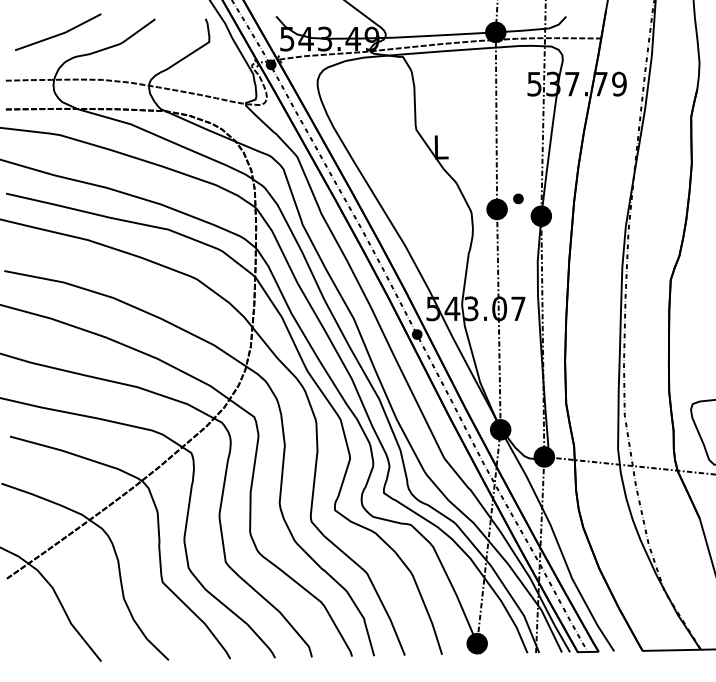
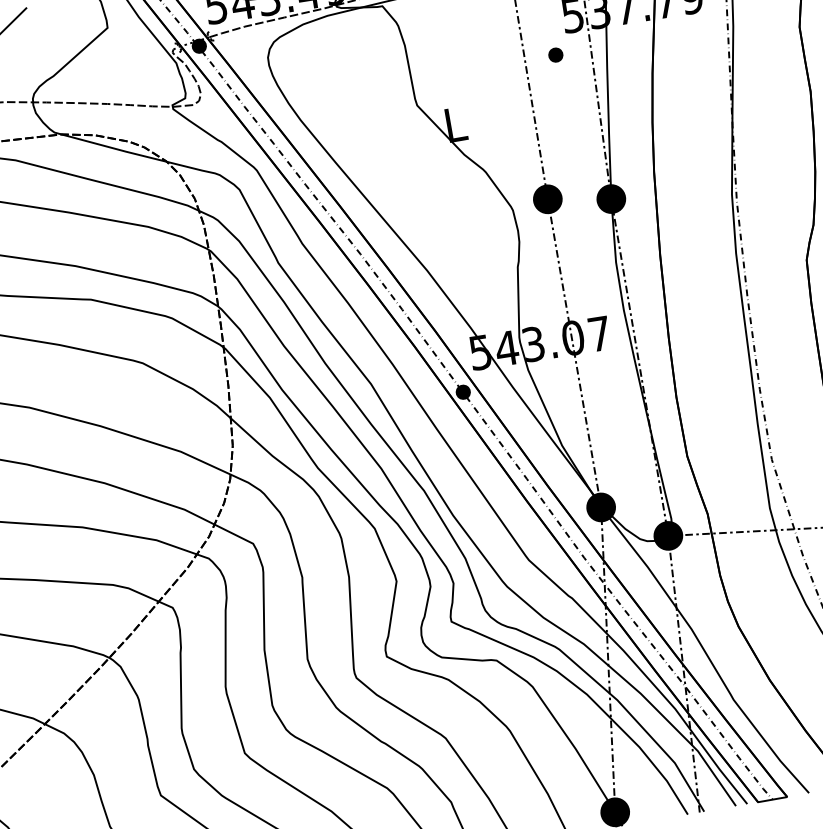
part: (518, 198) -> (555, 54), moved

